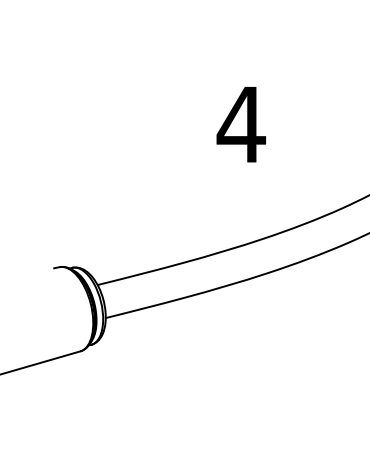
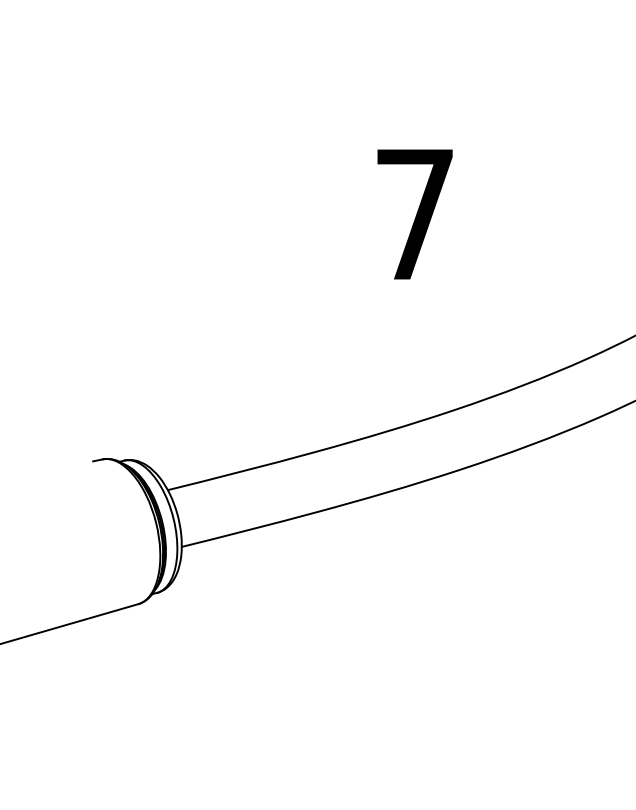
text: (240, 124) -> (413, 214), 4 -> 7

